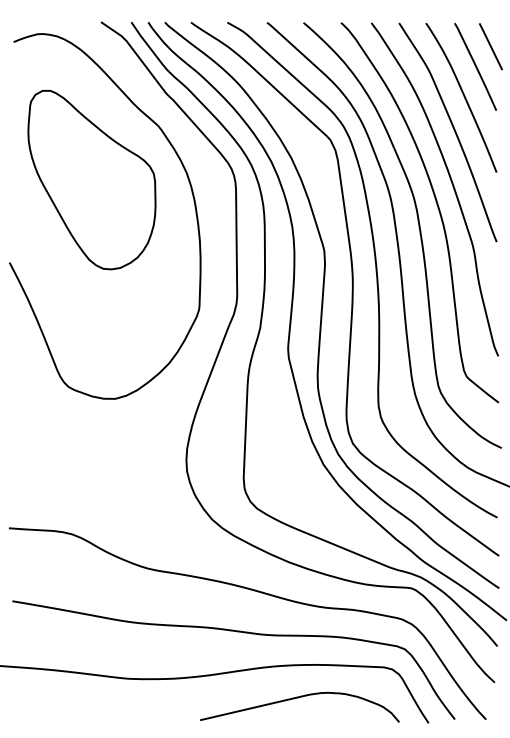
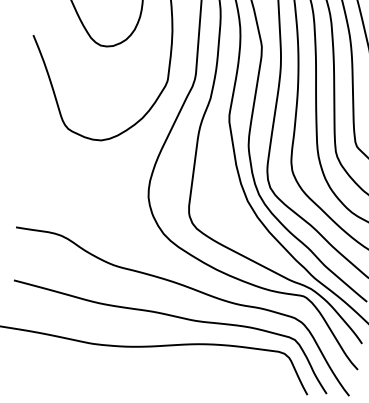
curve: (298, 698) -> (214, 368), removed

